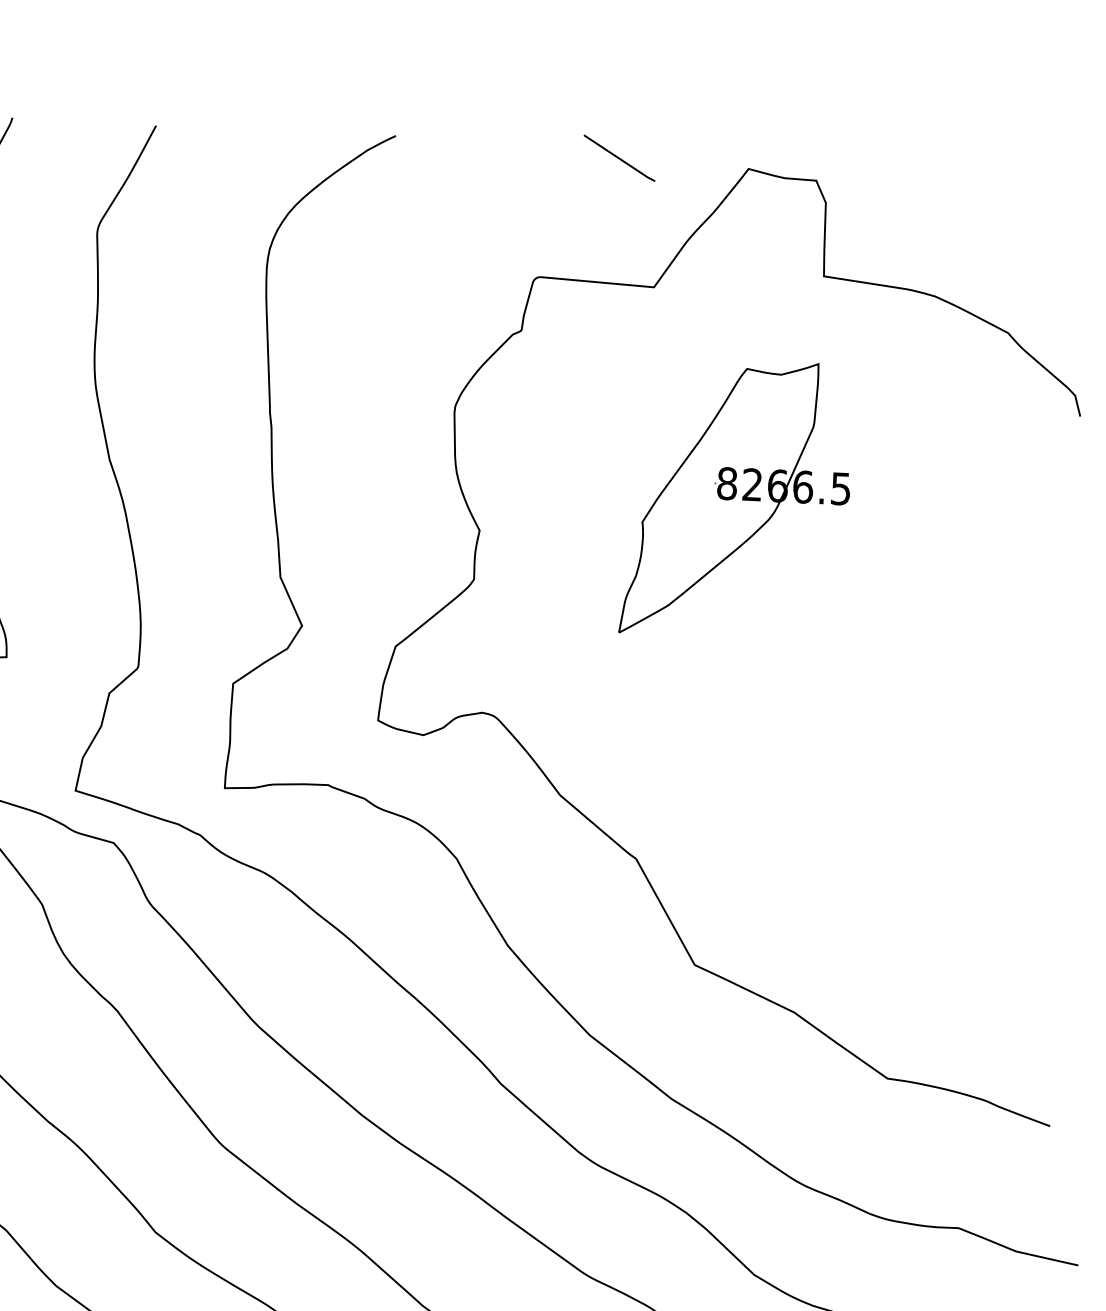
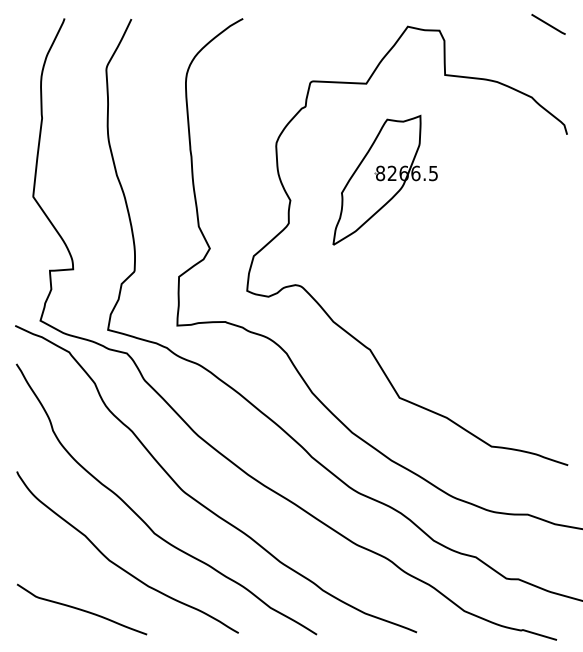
line: (619, 156) -> (548, 23), moved
part: (735, 497) -> (384, 179), moved

